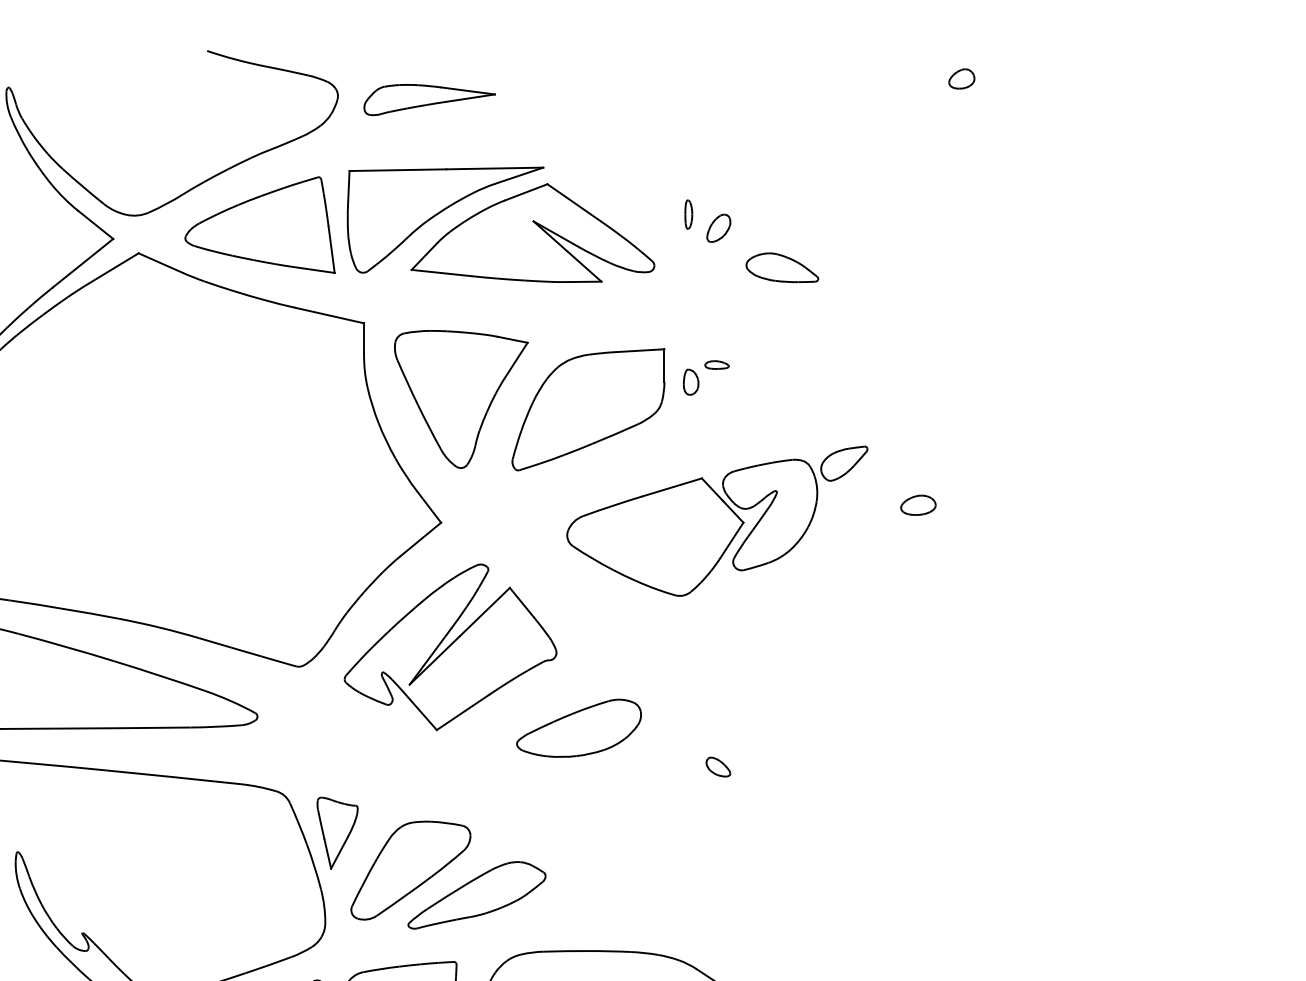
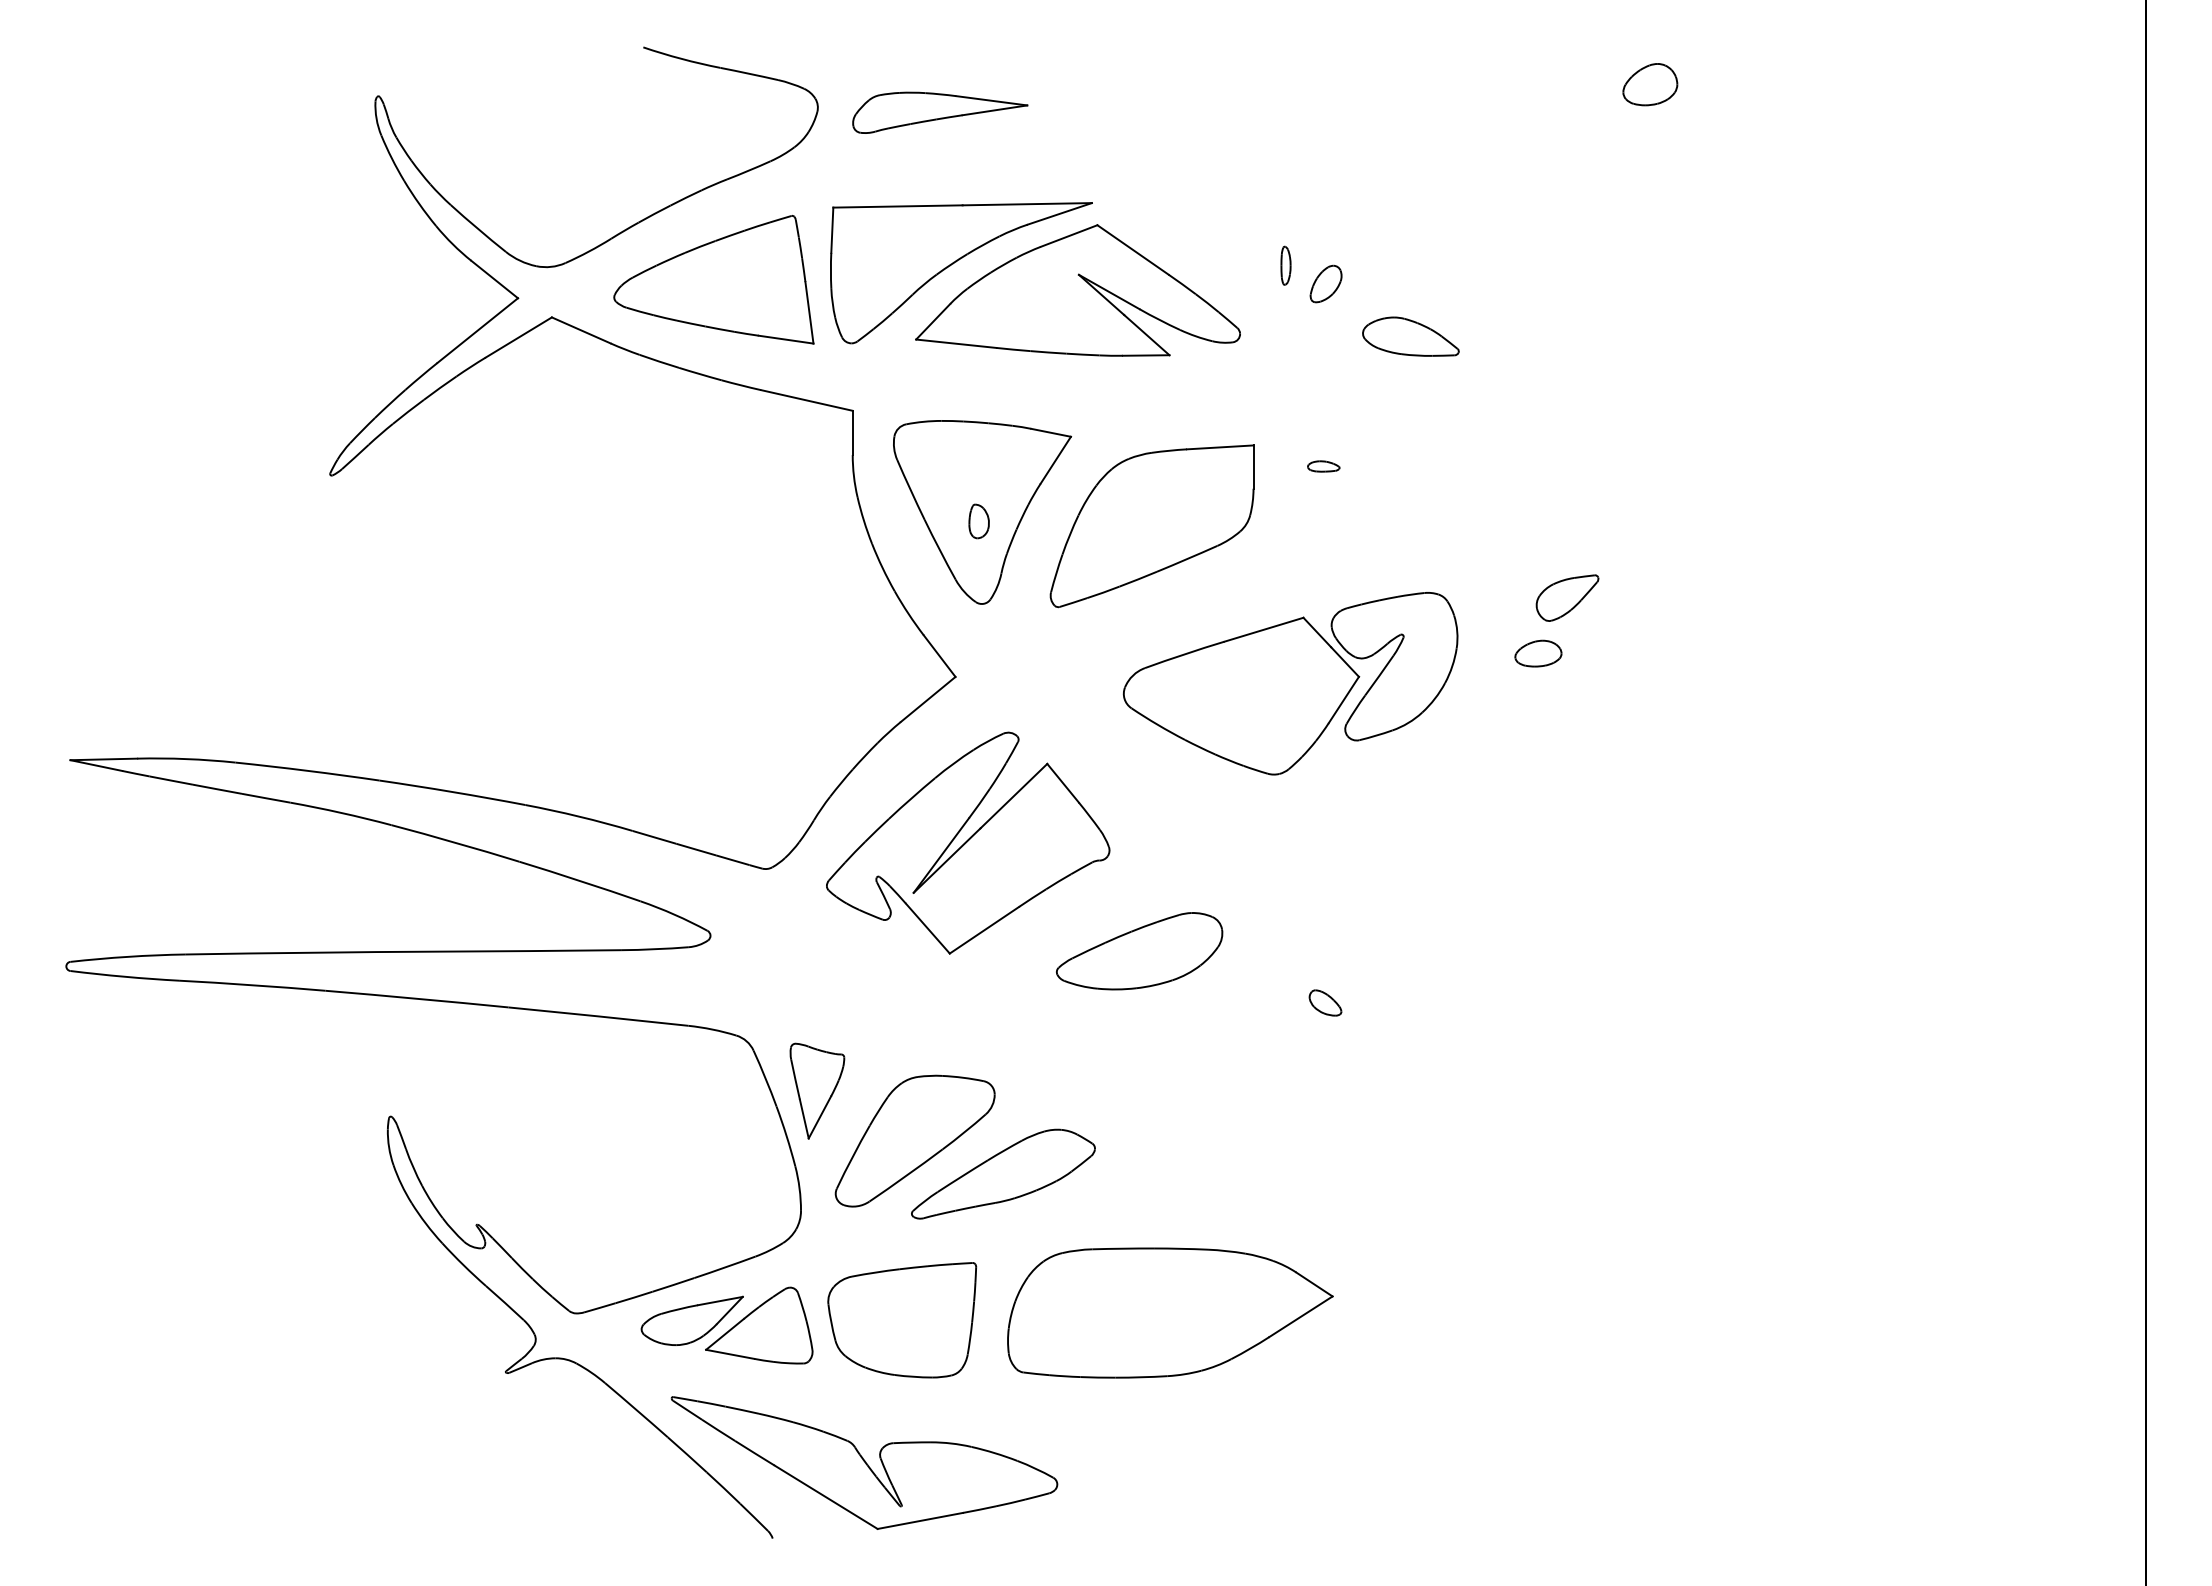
part: (961, 78) -> (1650, 84), size x1.6
part: (690, 382) -> (978, 521), moved
part: (844, 463) -> (1567, 597), moved
part: (918, 505) -> (1538, 653), moved

